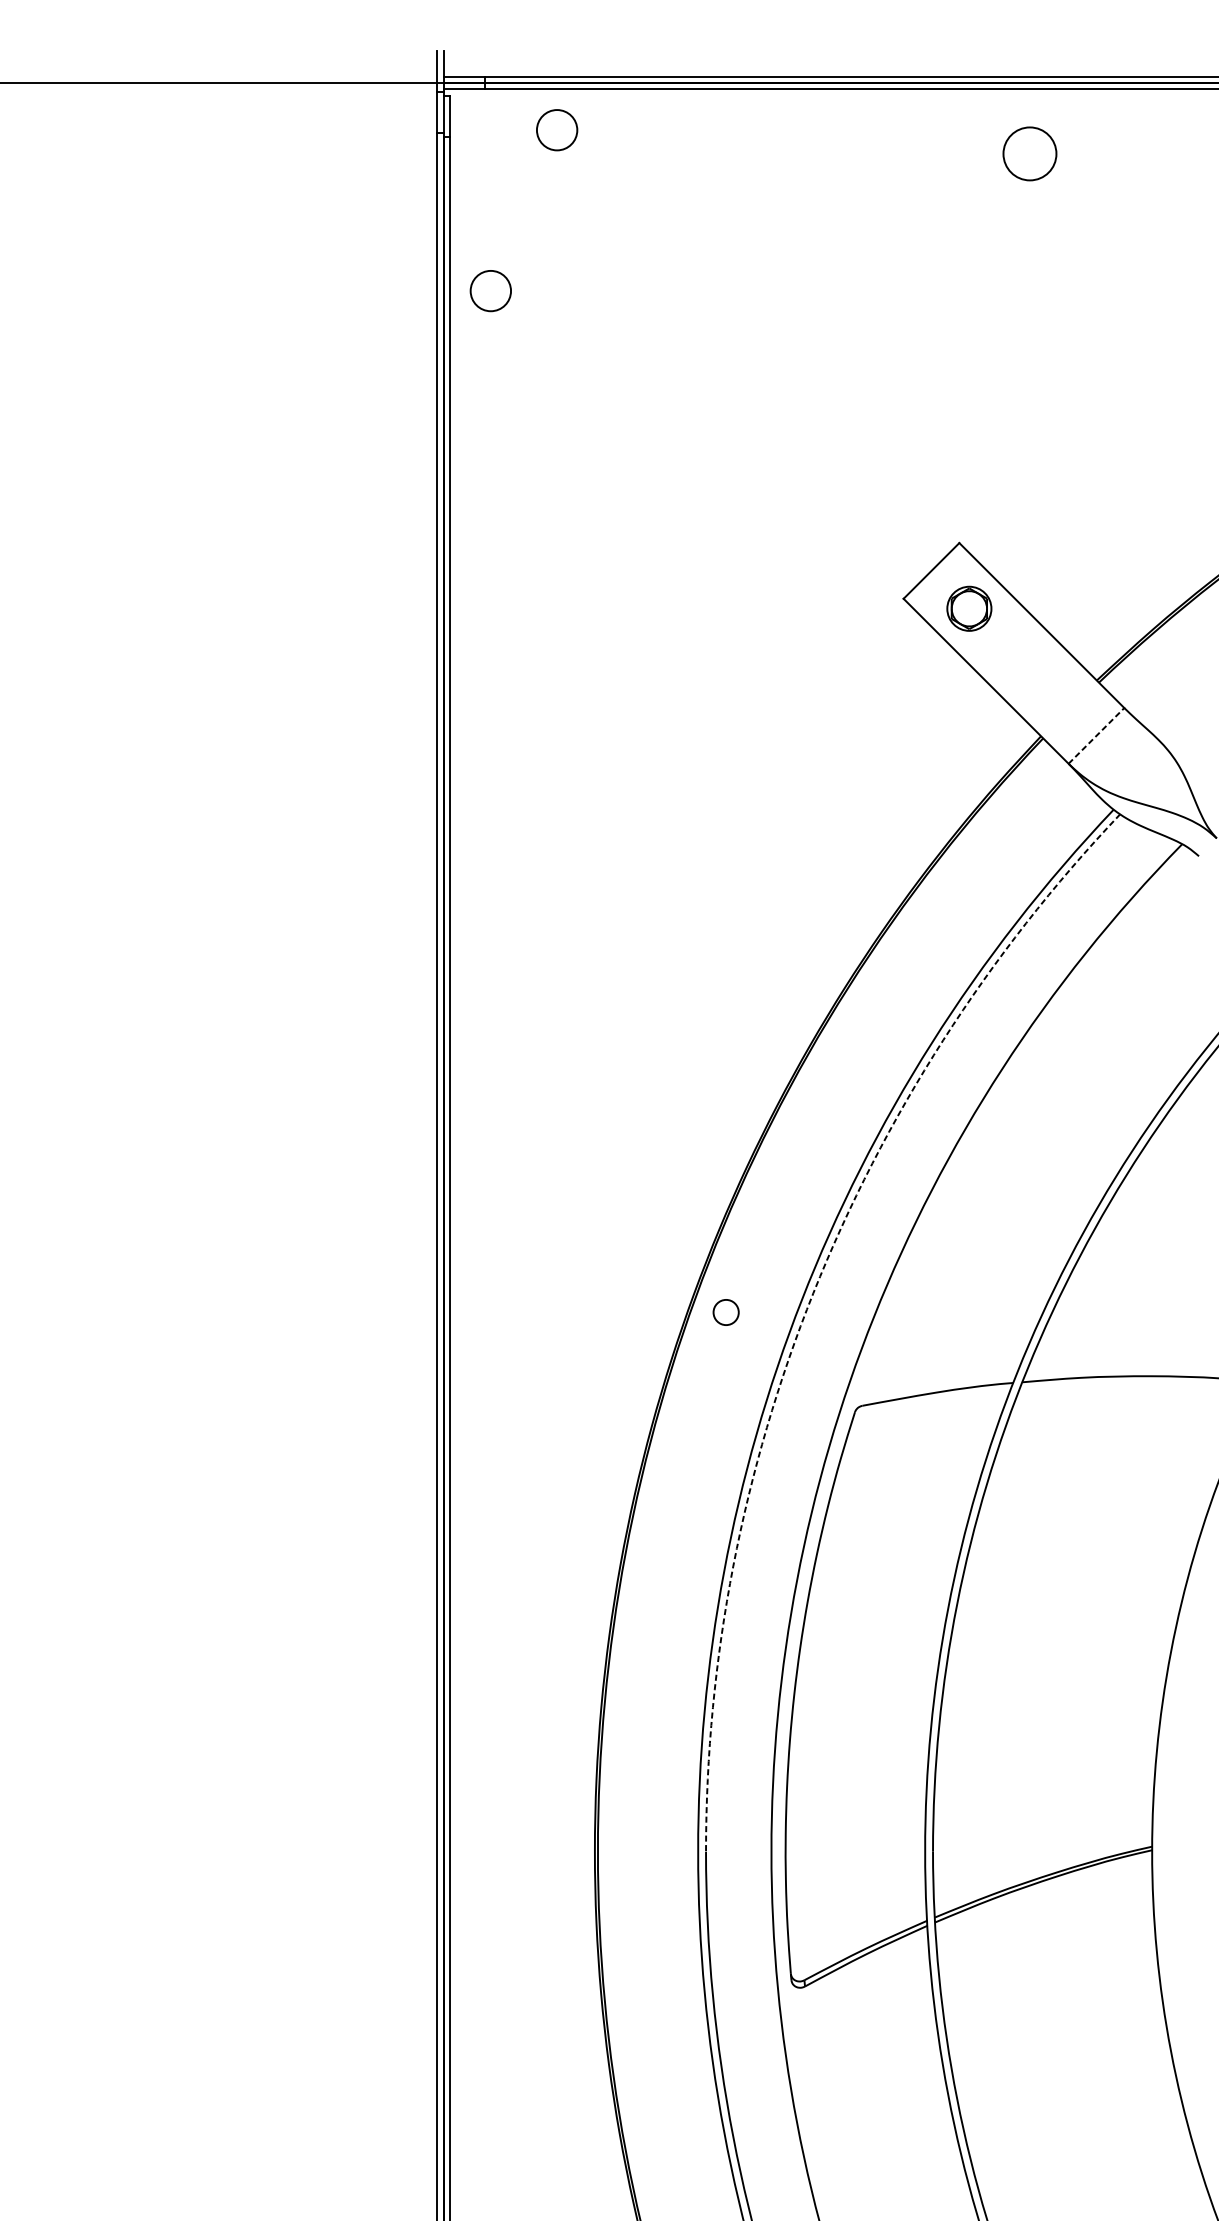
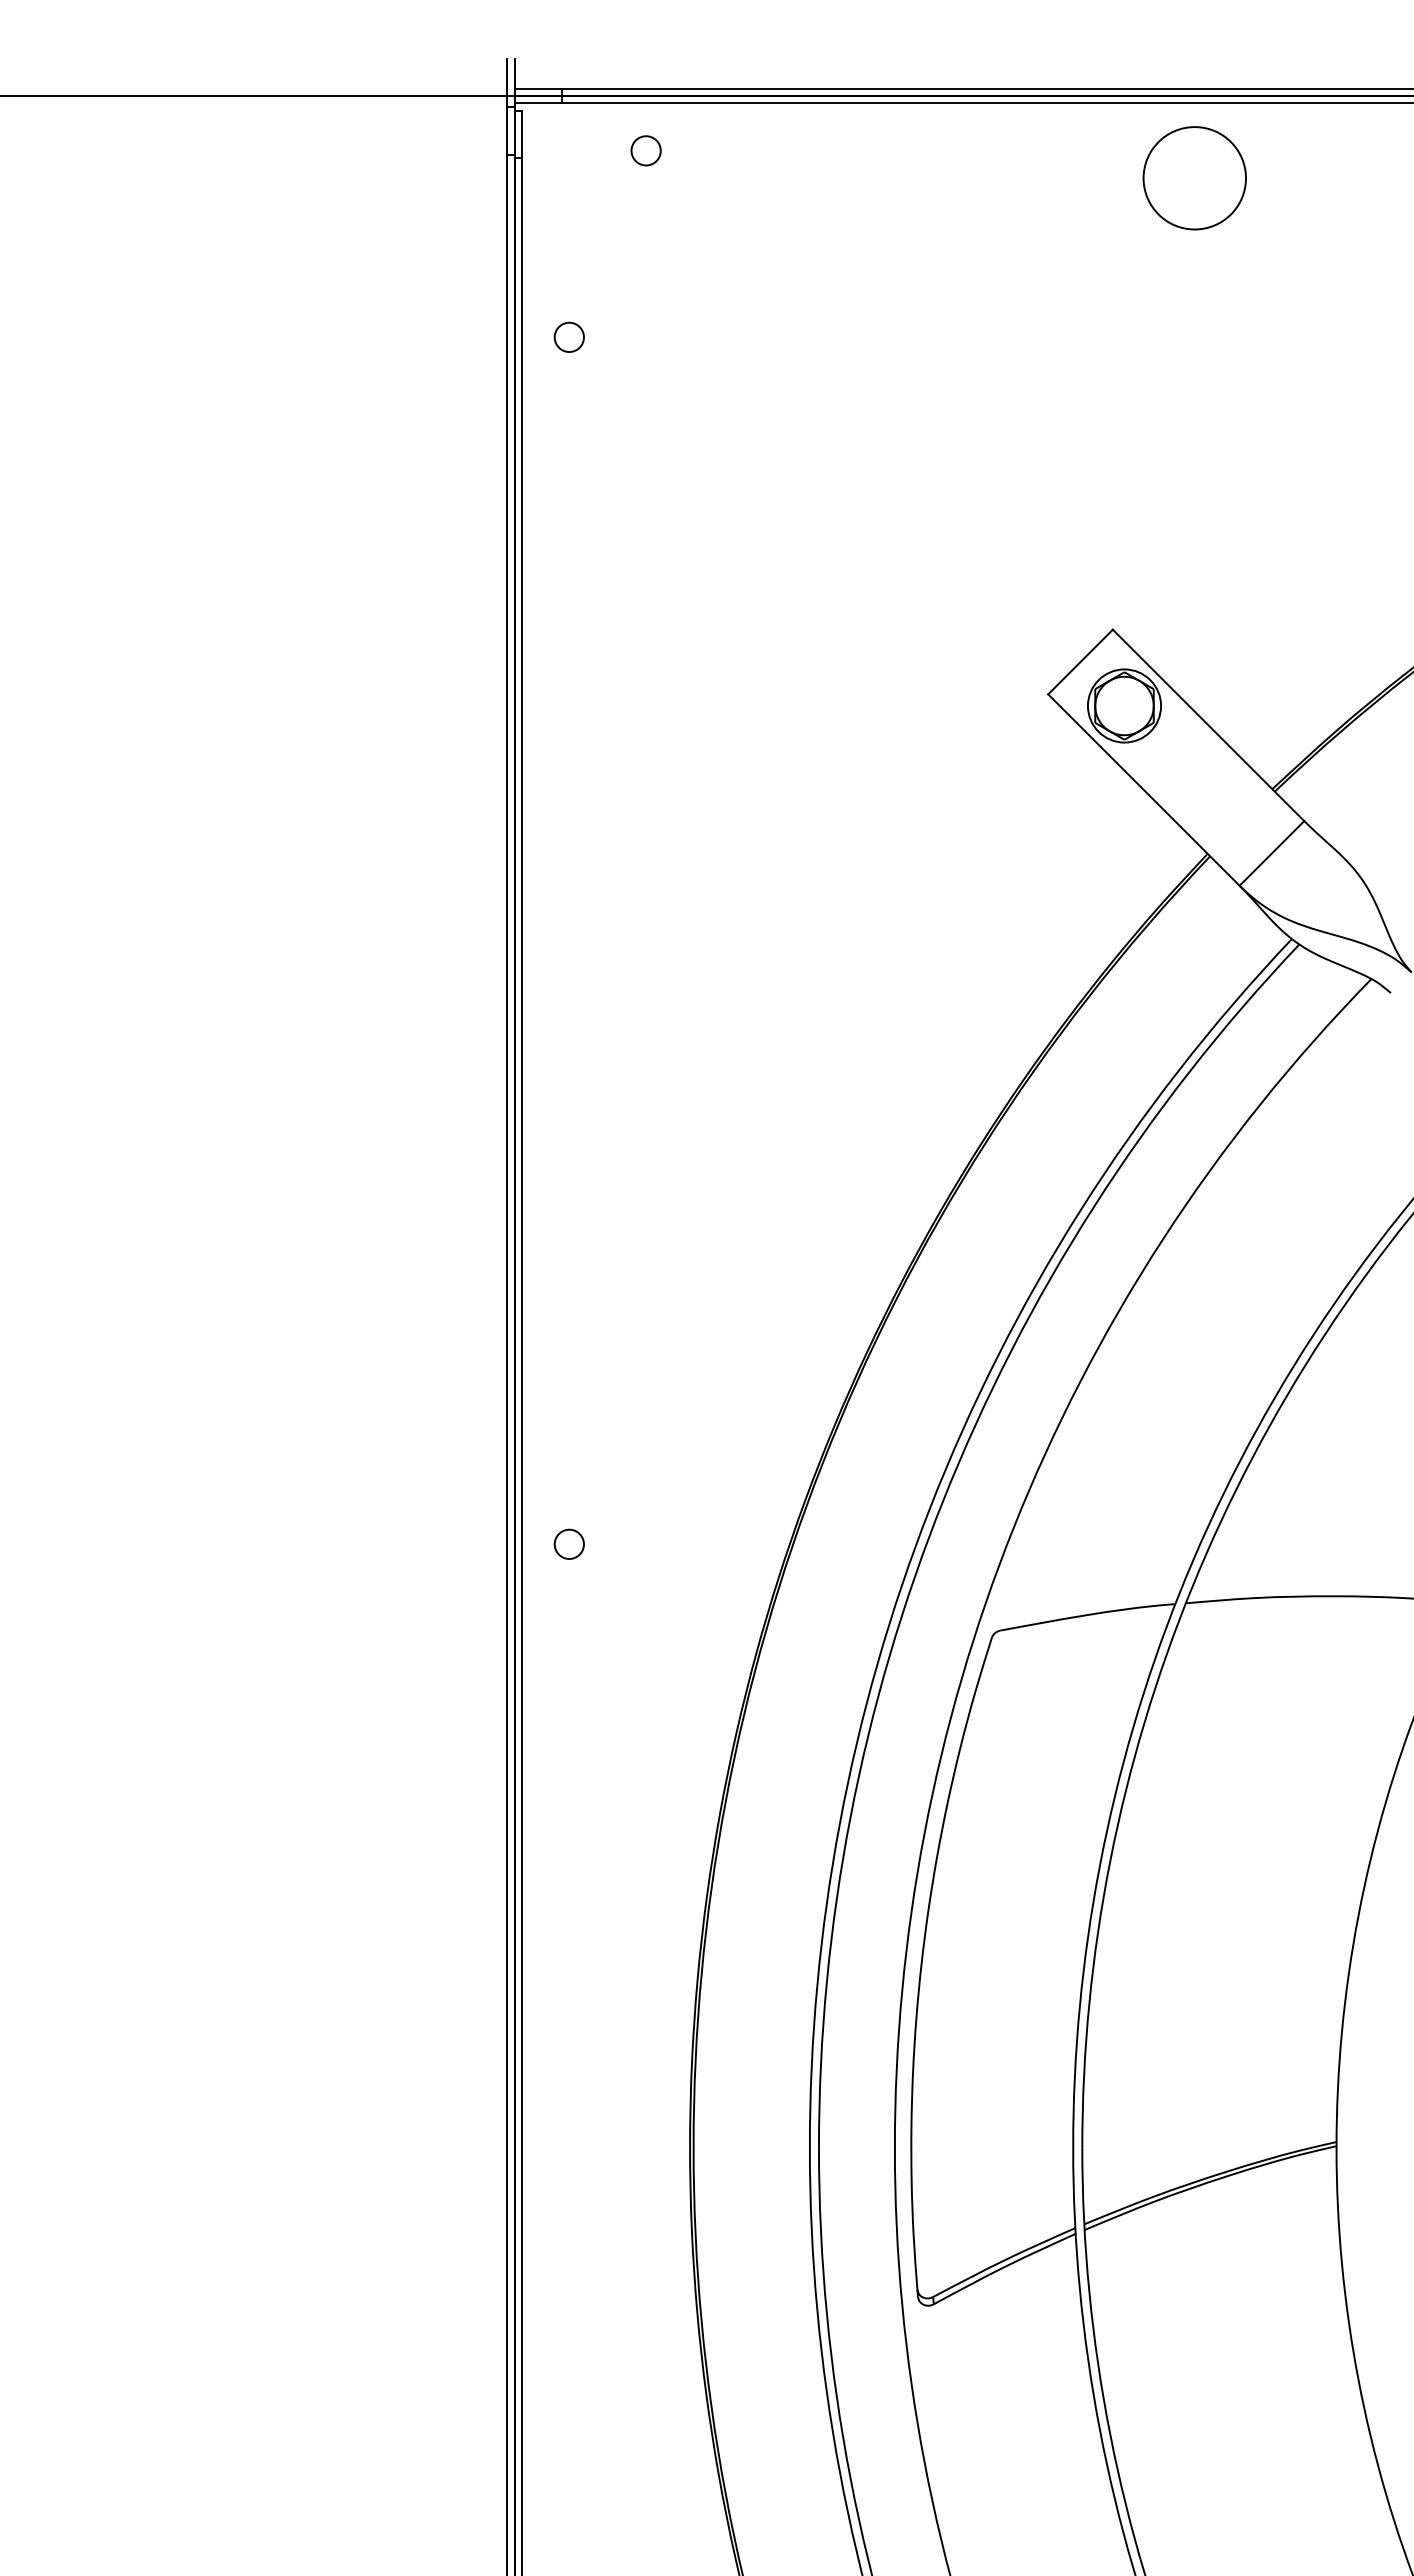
circle: (556, 129) -> (645, 150), size x0.62
circle: (1029, 154) -> (1194, 178), size x1.67
circle: (490, 291) -> (568, 337), size x0.62
part: (969, 608) -> (1124, 705), size x1.43
line: (1096, 735) -> (1271, 853), dashed -> solid
arc: (813, 1292) -> (943, 1499), dashed -> solid
circle: (725, 1311) -> (568, 1543), moved

